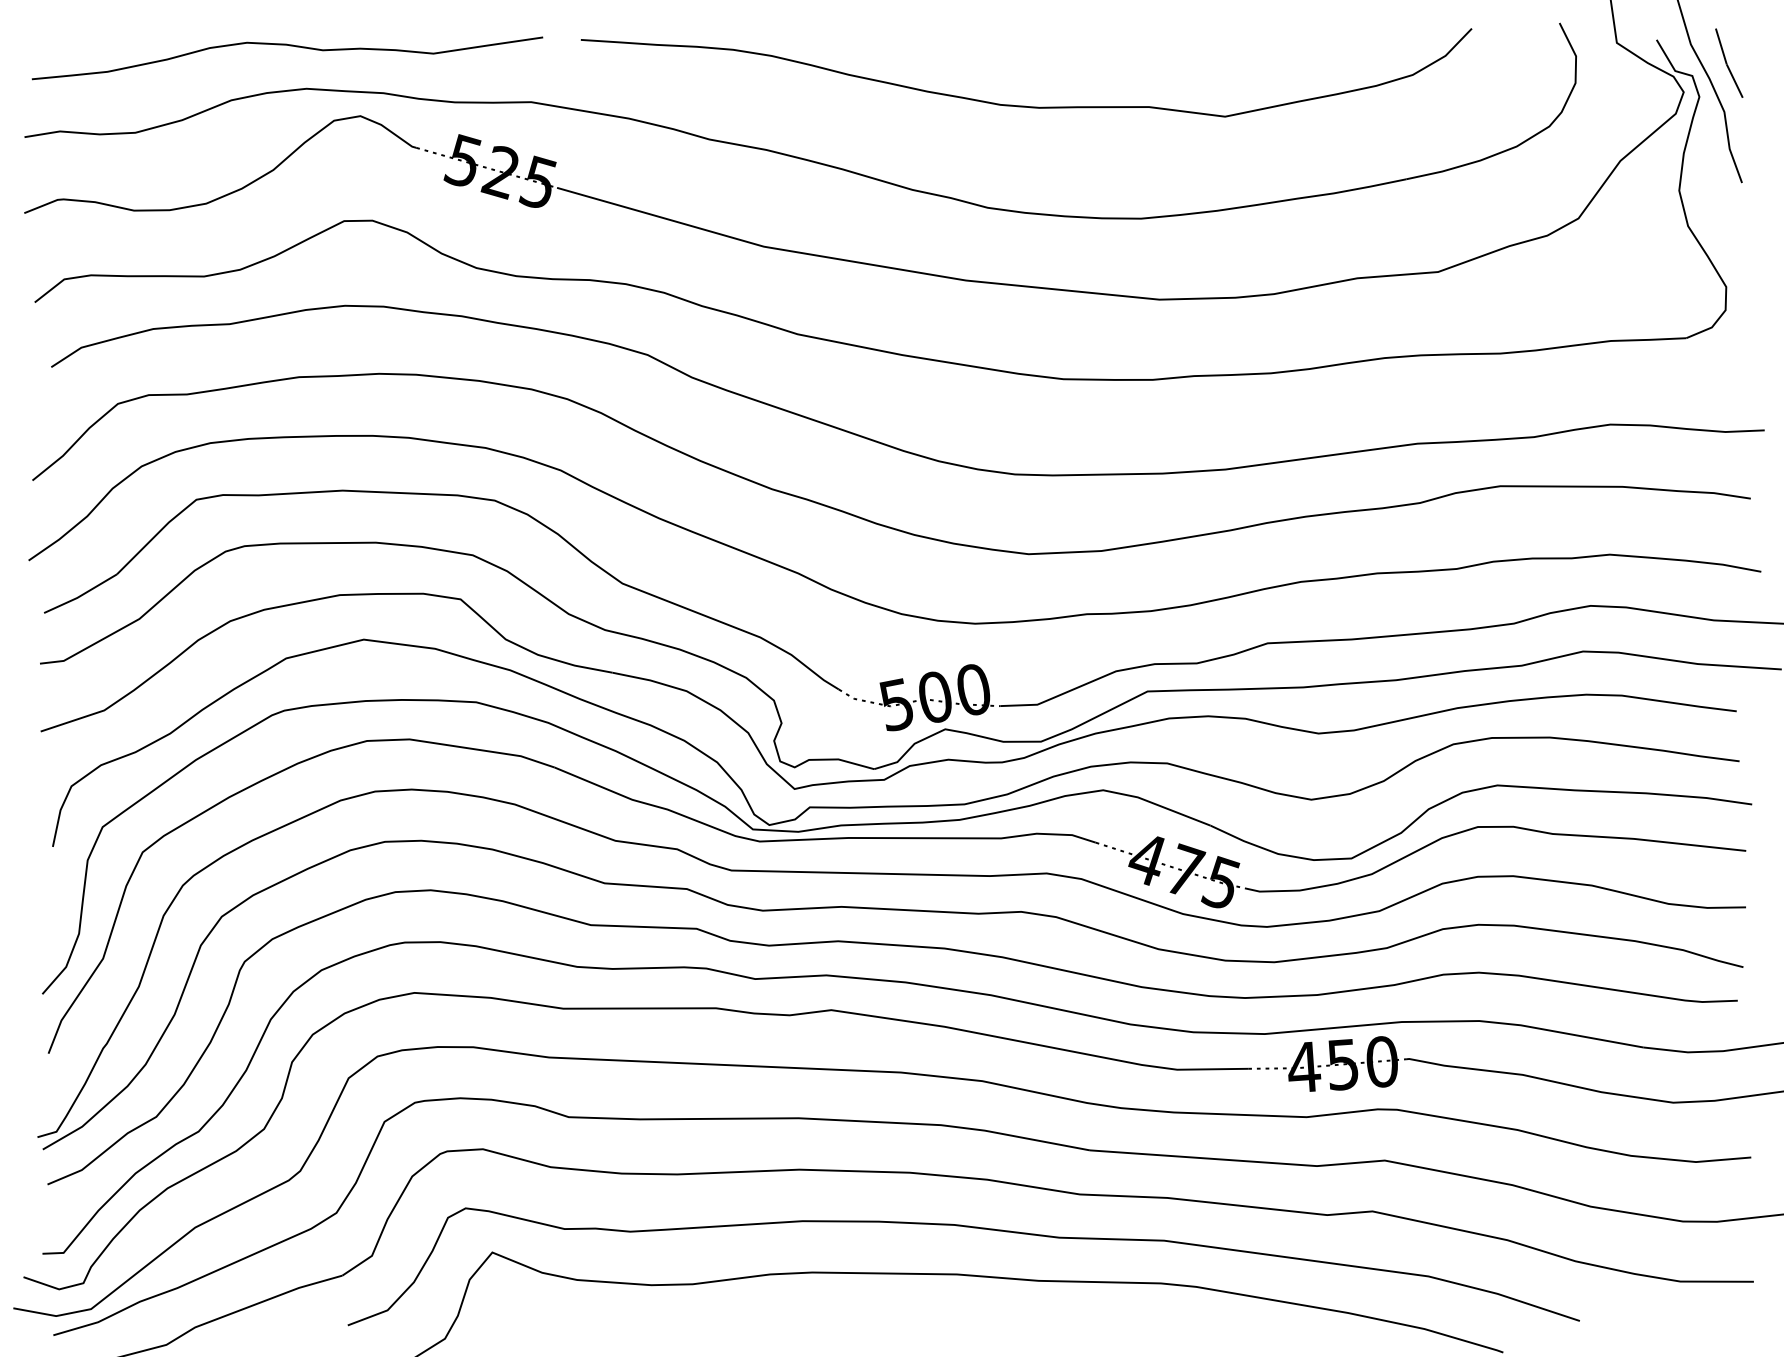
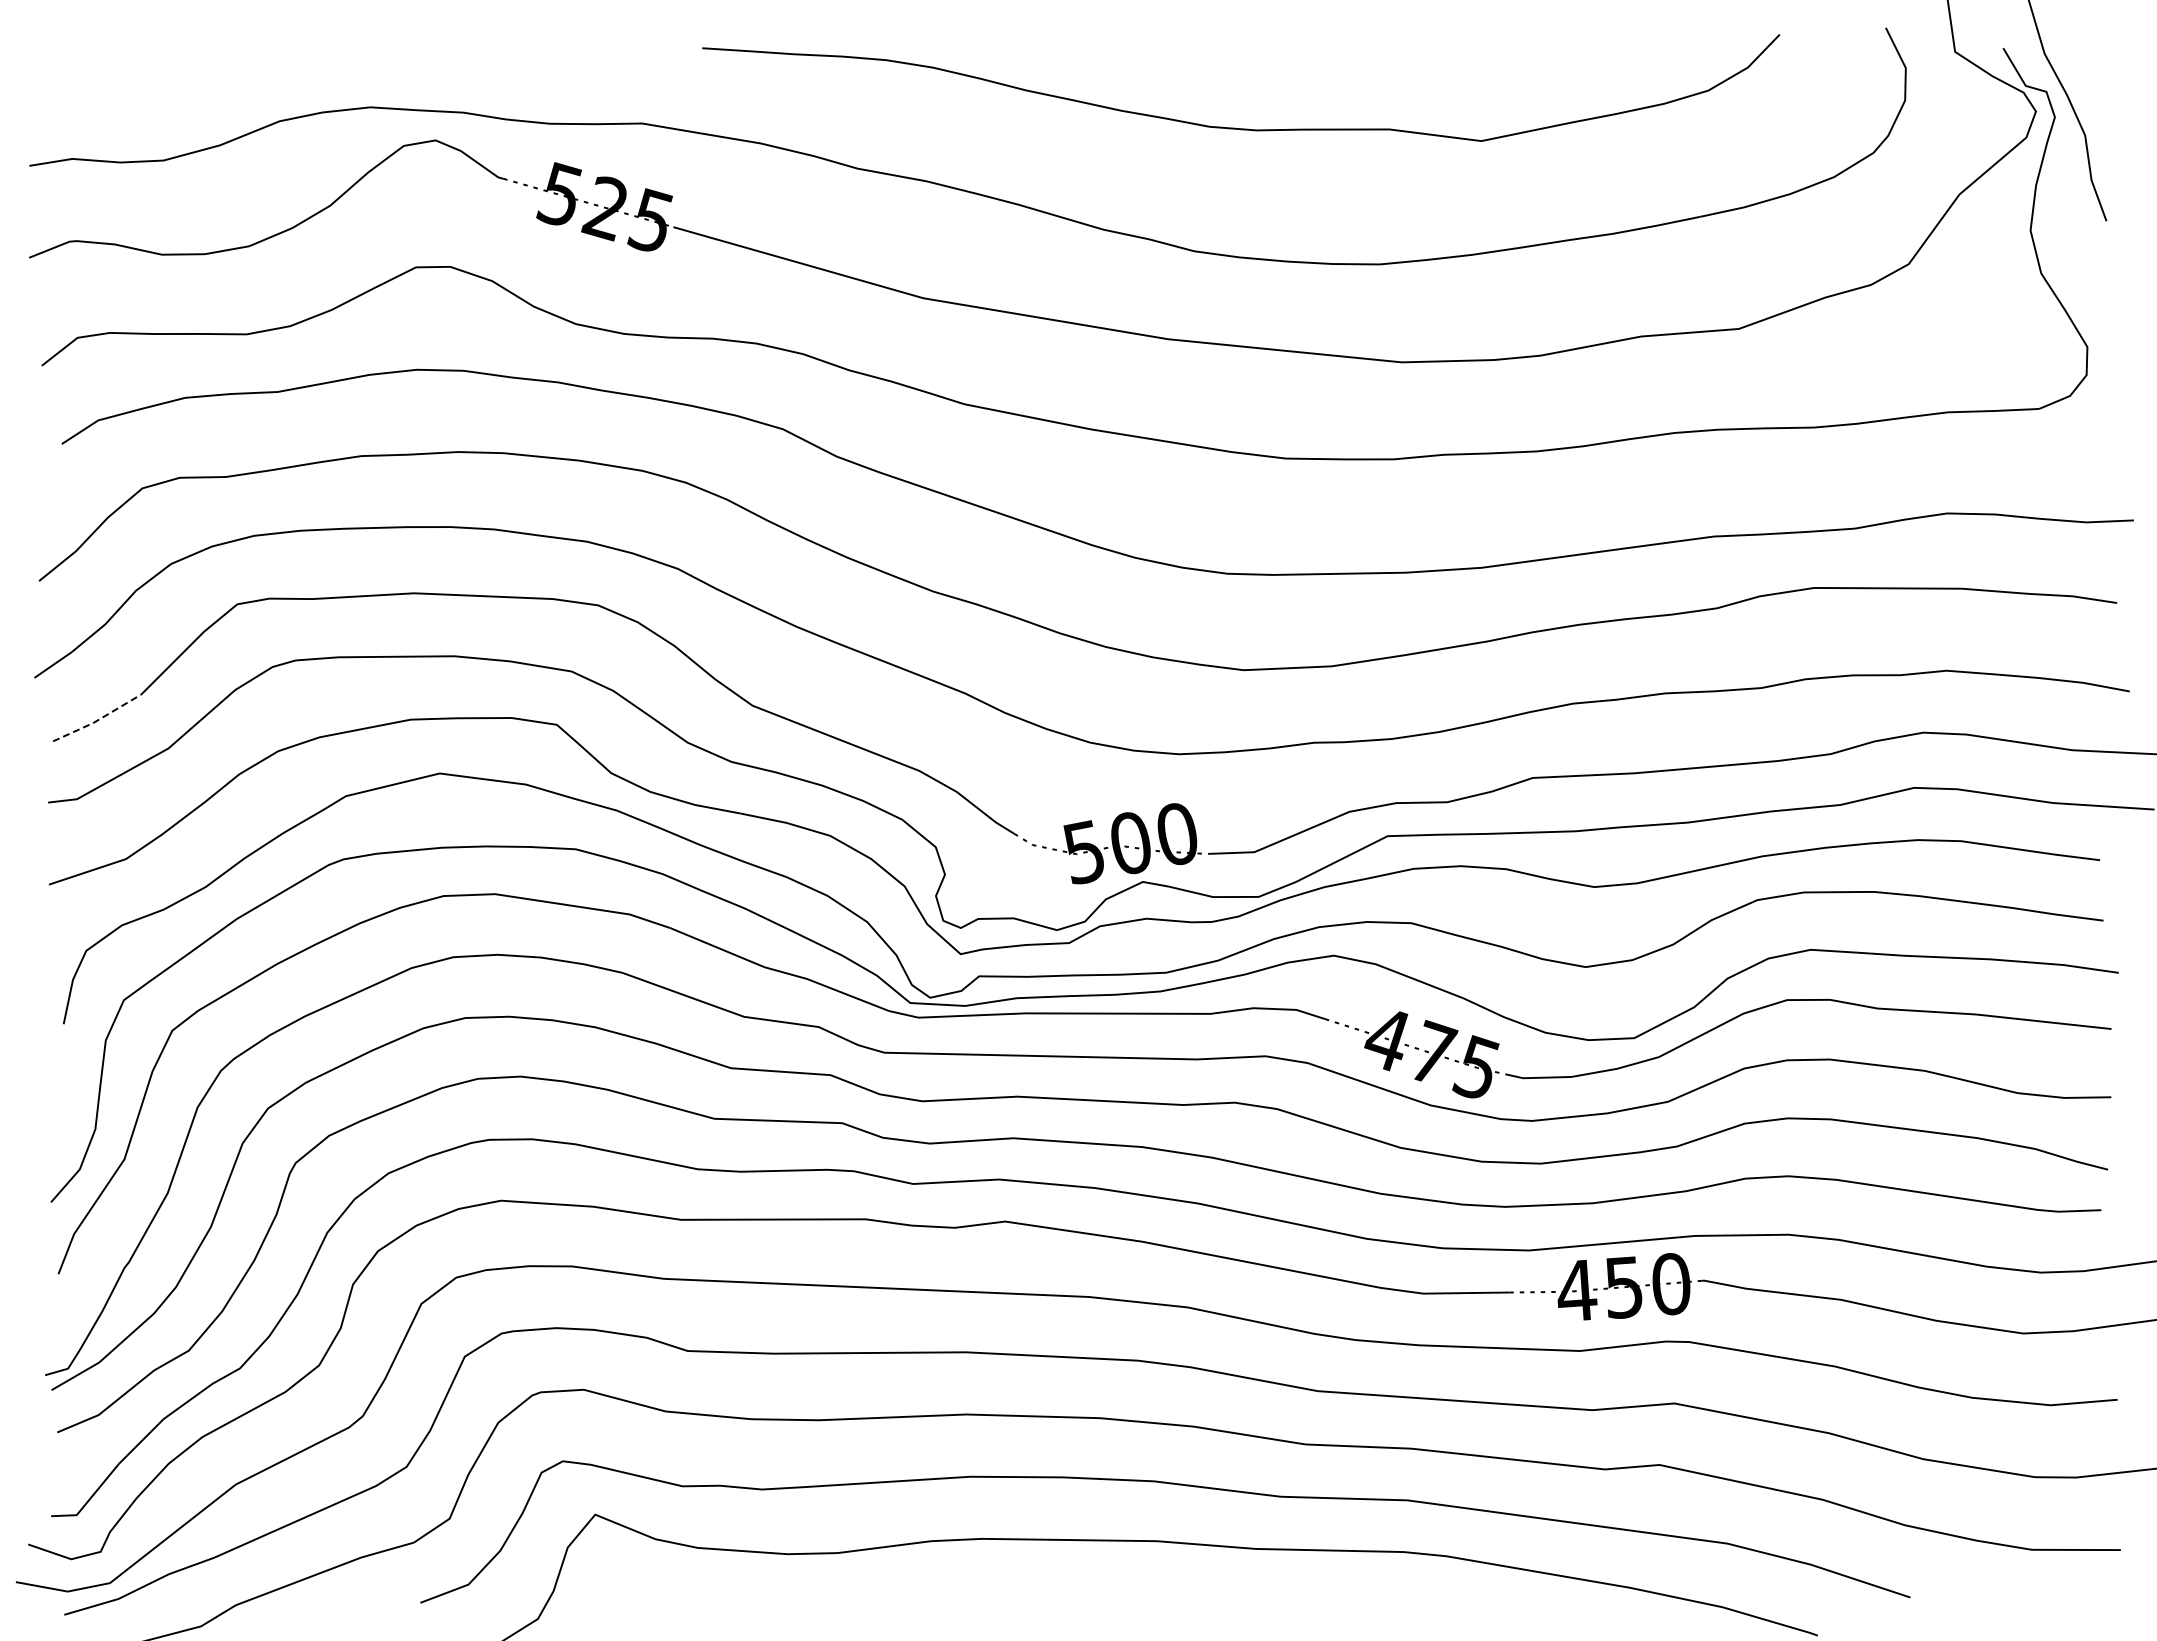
curve: (287, 45) -> (347, 55), removed
part: (1728, 63) -> (2090, 76), removed
line: (80, 595) -> (97, 720), solid -> dashed

